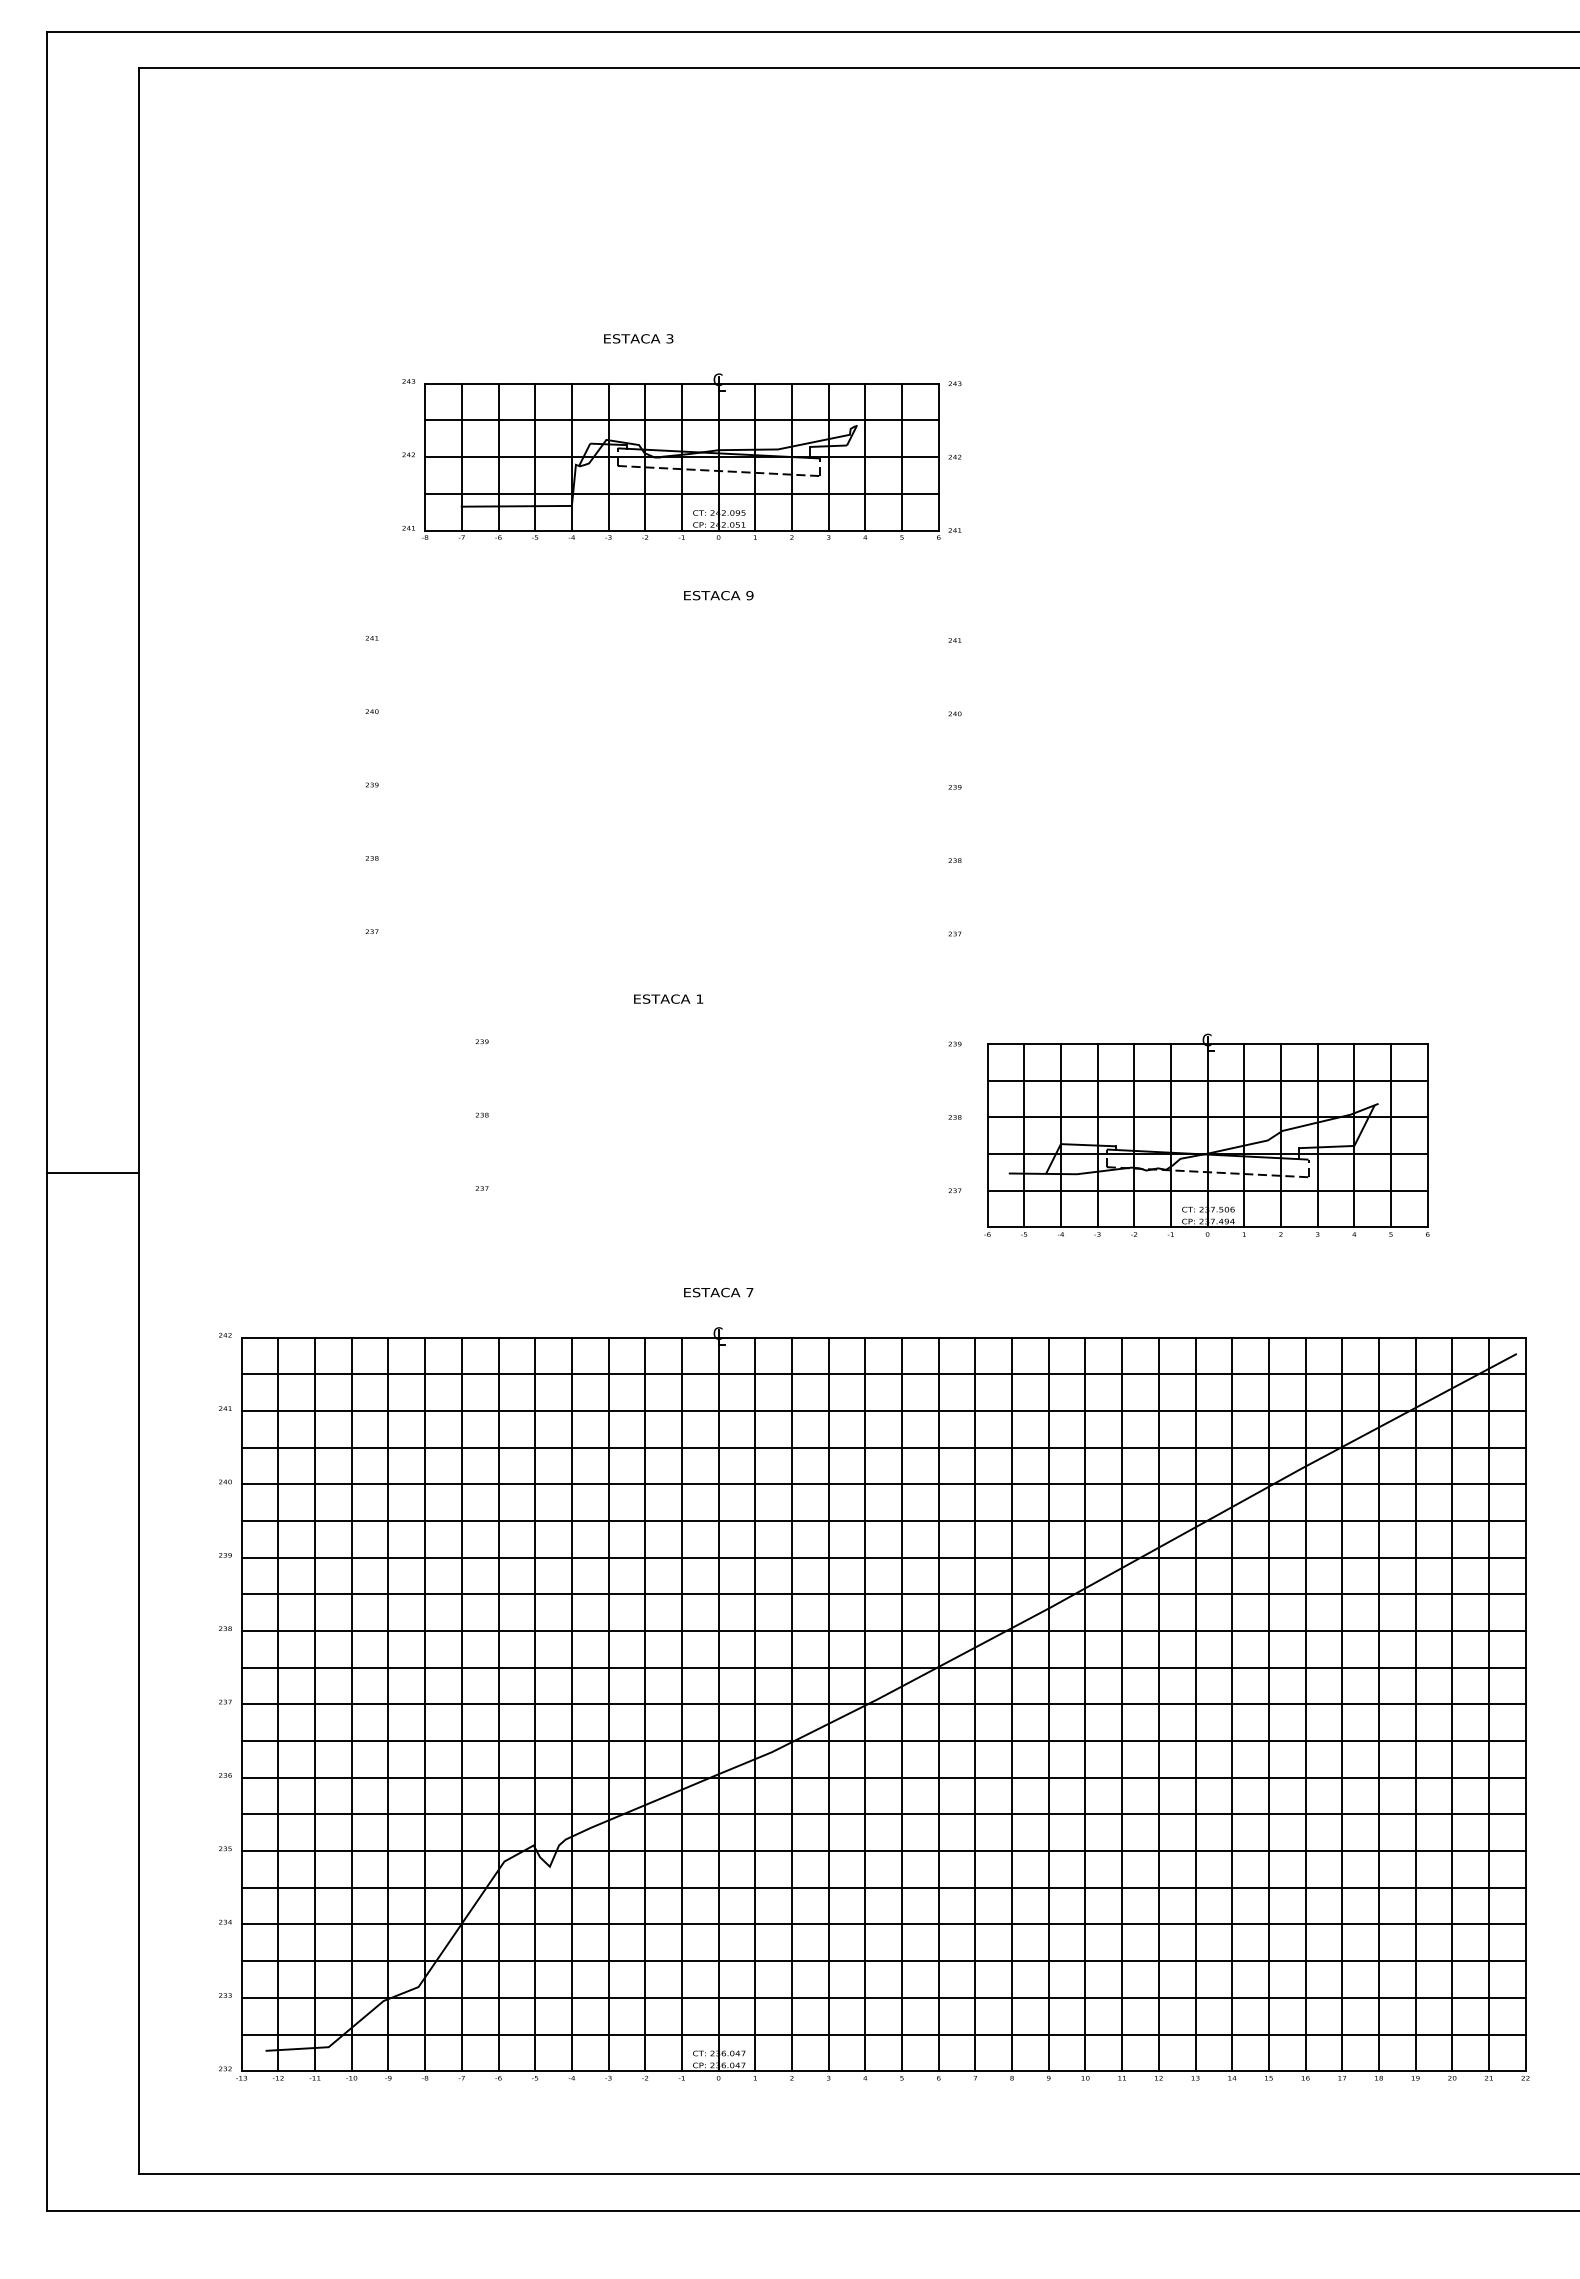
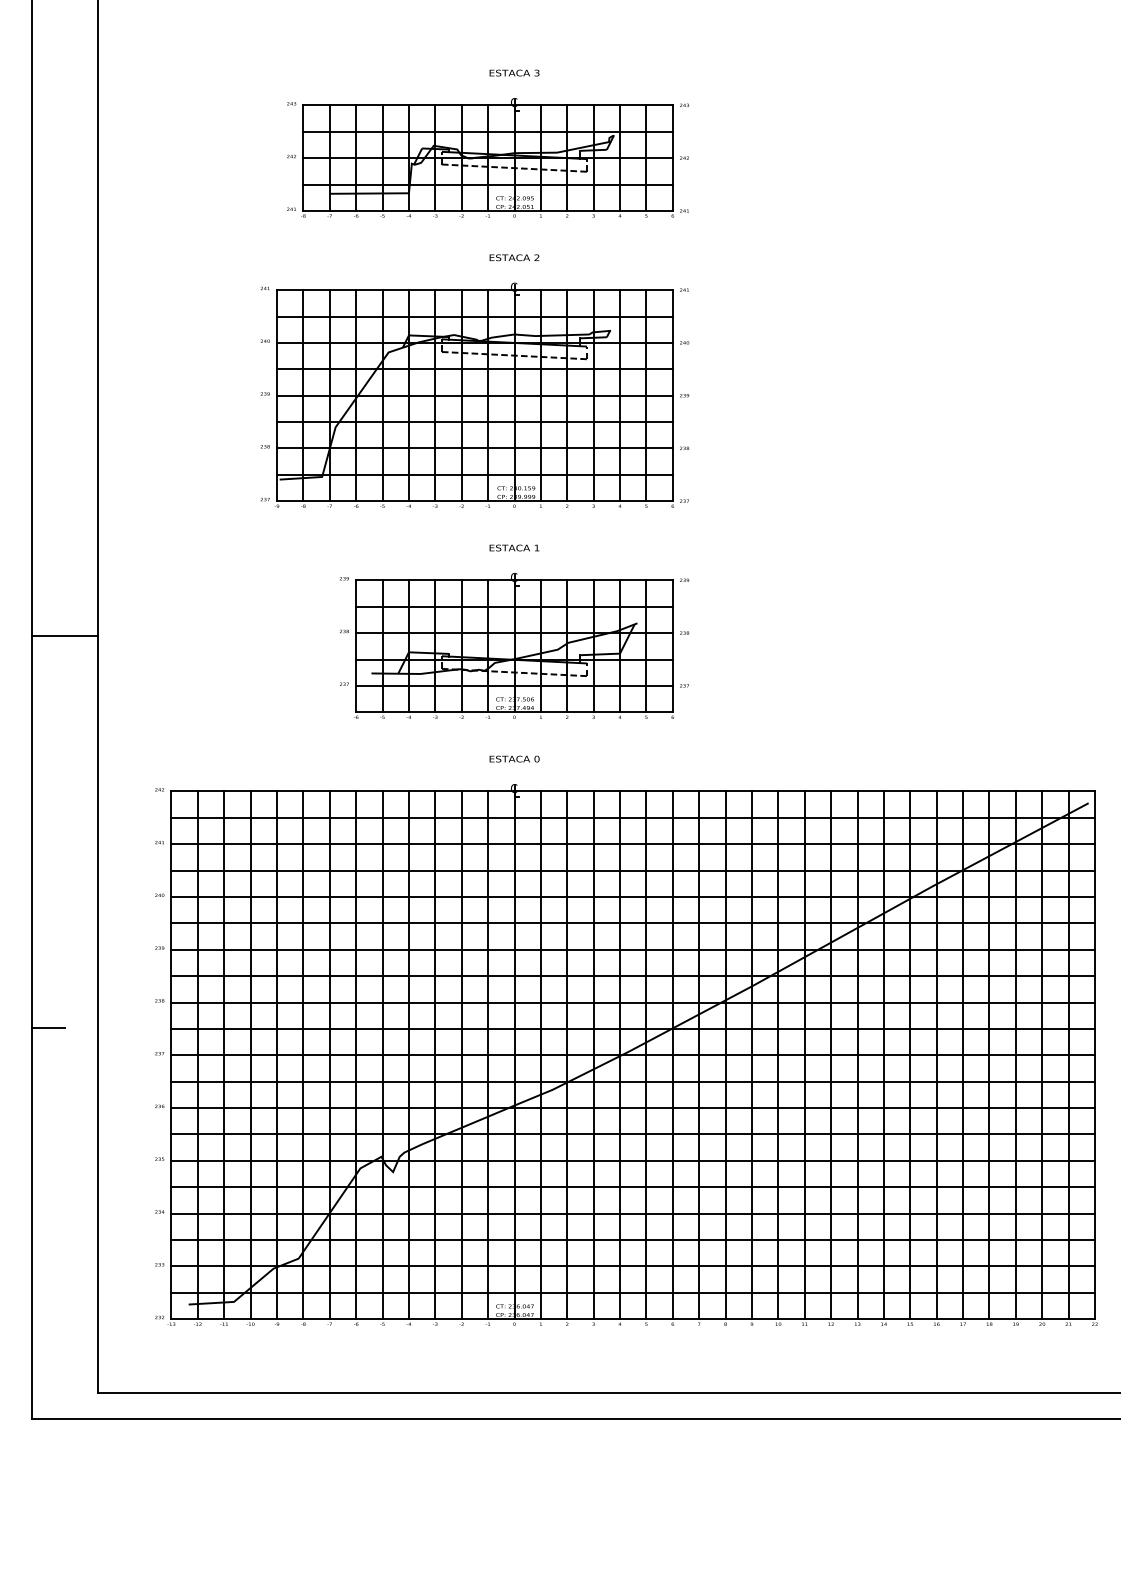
text: (638, 338) -> (514, 72), moved
text: (749, 595) -> (536, 257), 9 -> 2
part: (662, 786) -> (474, 395), added
text: (668, 998) -> (514, 547), moved
part: (1206, 1134) -> (513, 645), moved
line: (93, 1173) -> (64, 636), moved
text: (749, 1292) -> (536, 759), 7 -> 0
line: (70, 1665) -> (48, 1027), added

